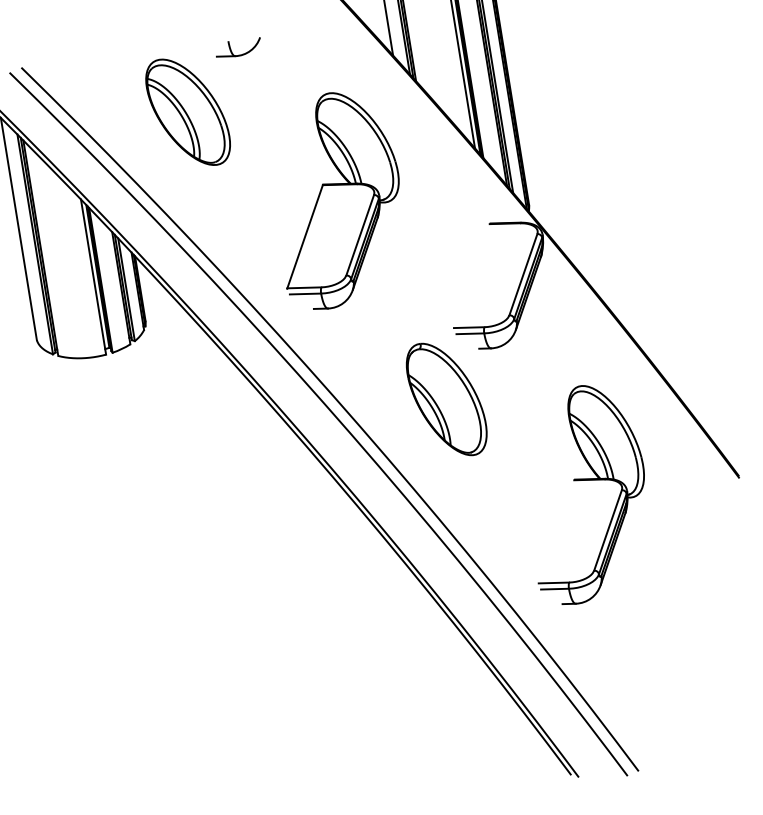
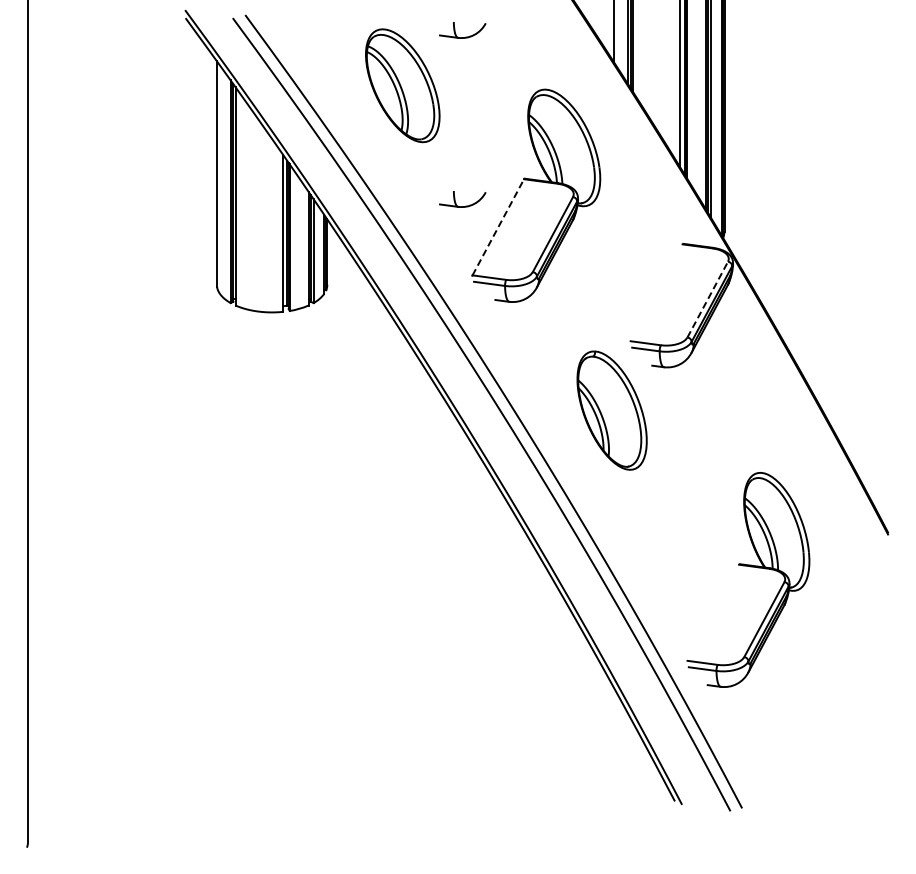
part: (259, 218) -> (456, 202), added
line: (305, 236) -> (498, 227), solid -> dashed
line: (523, 274) -> (707, 299), solid -> dashed
part: (586, 481) -> (750, 567), moved

